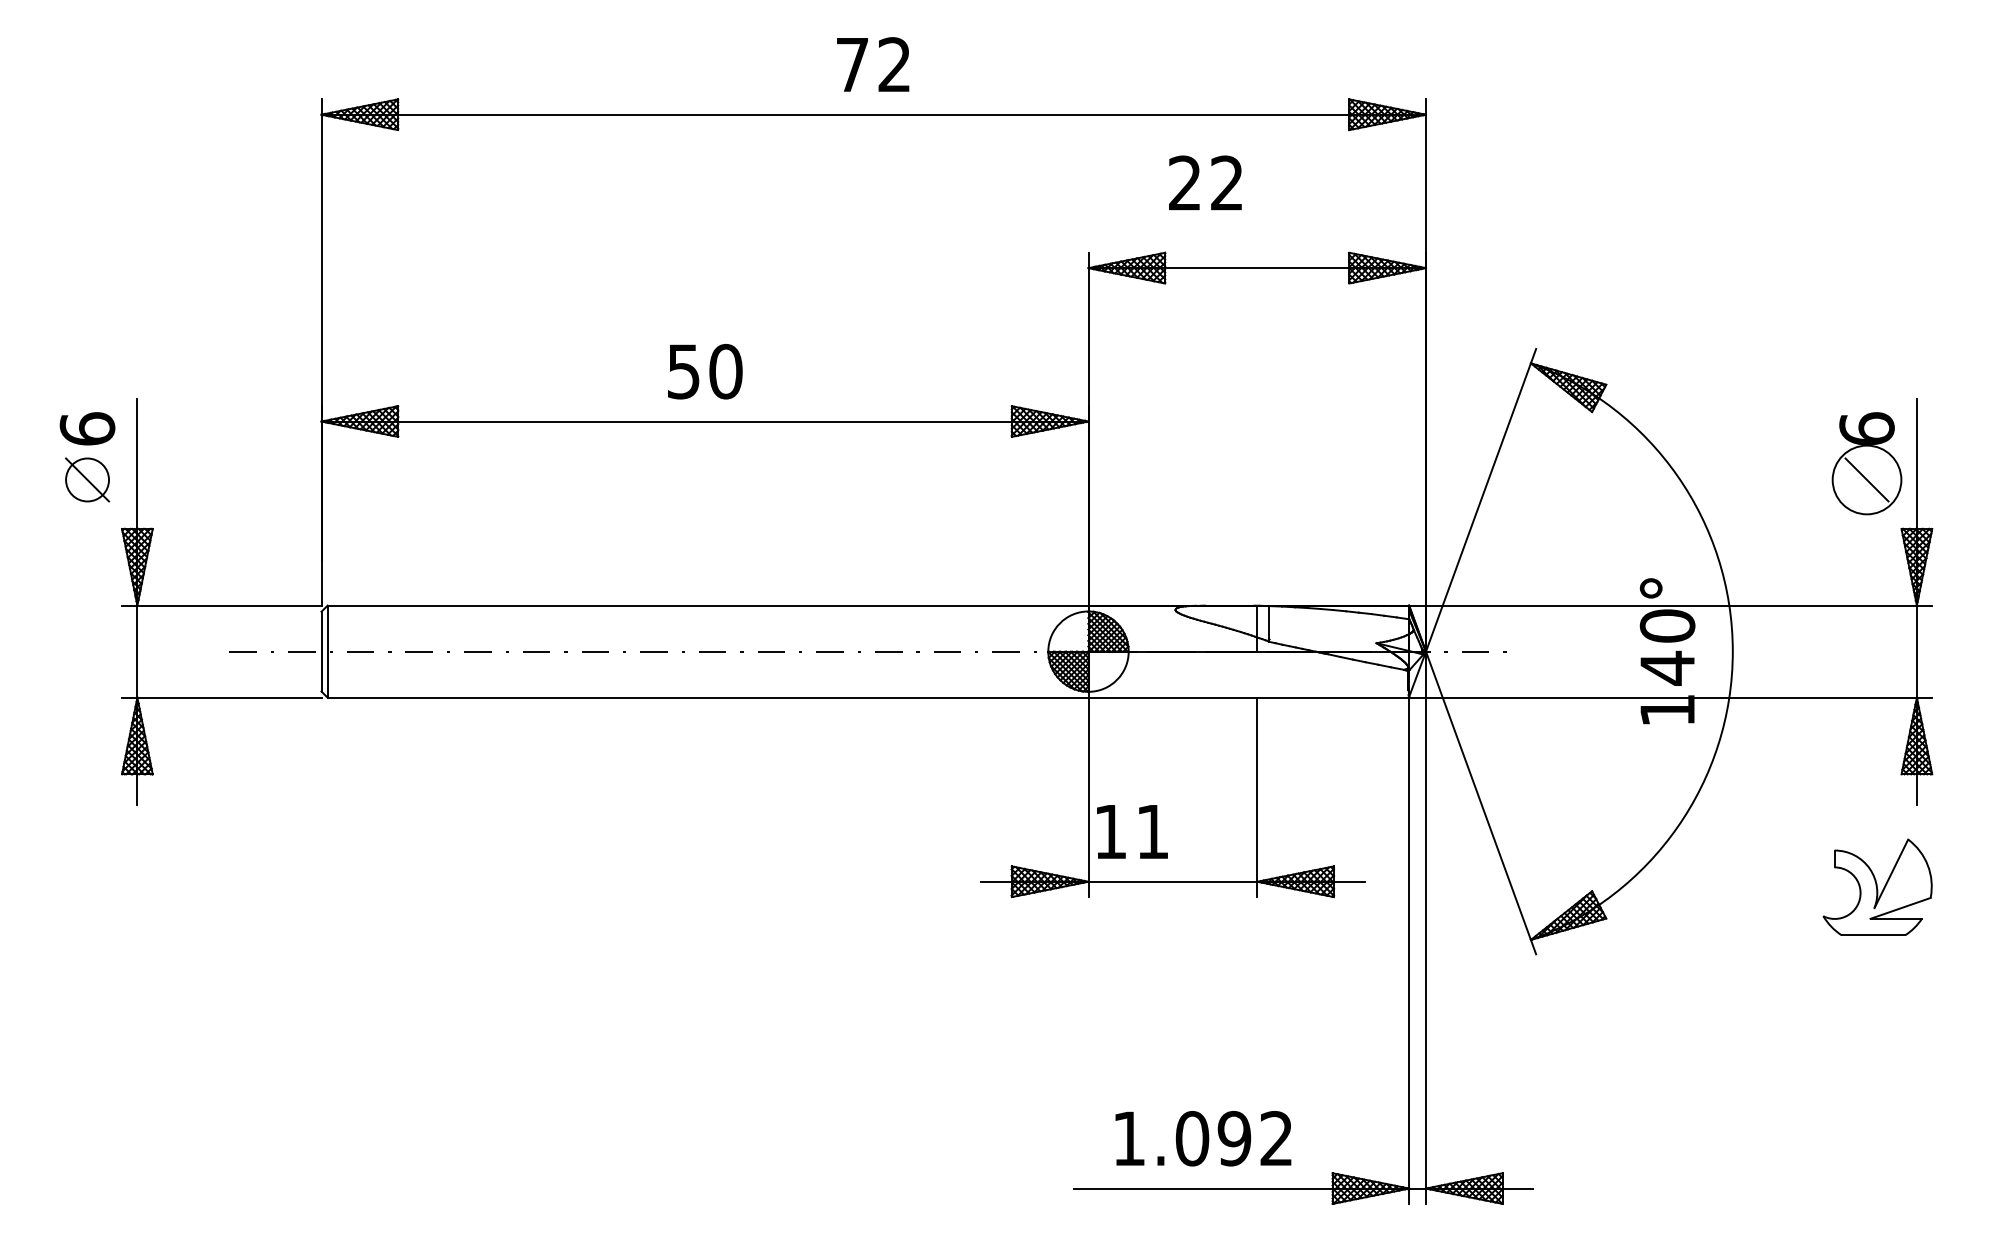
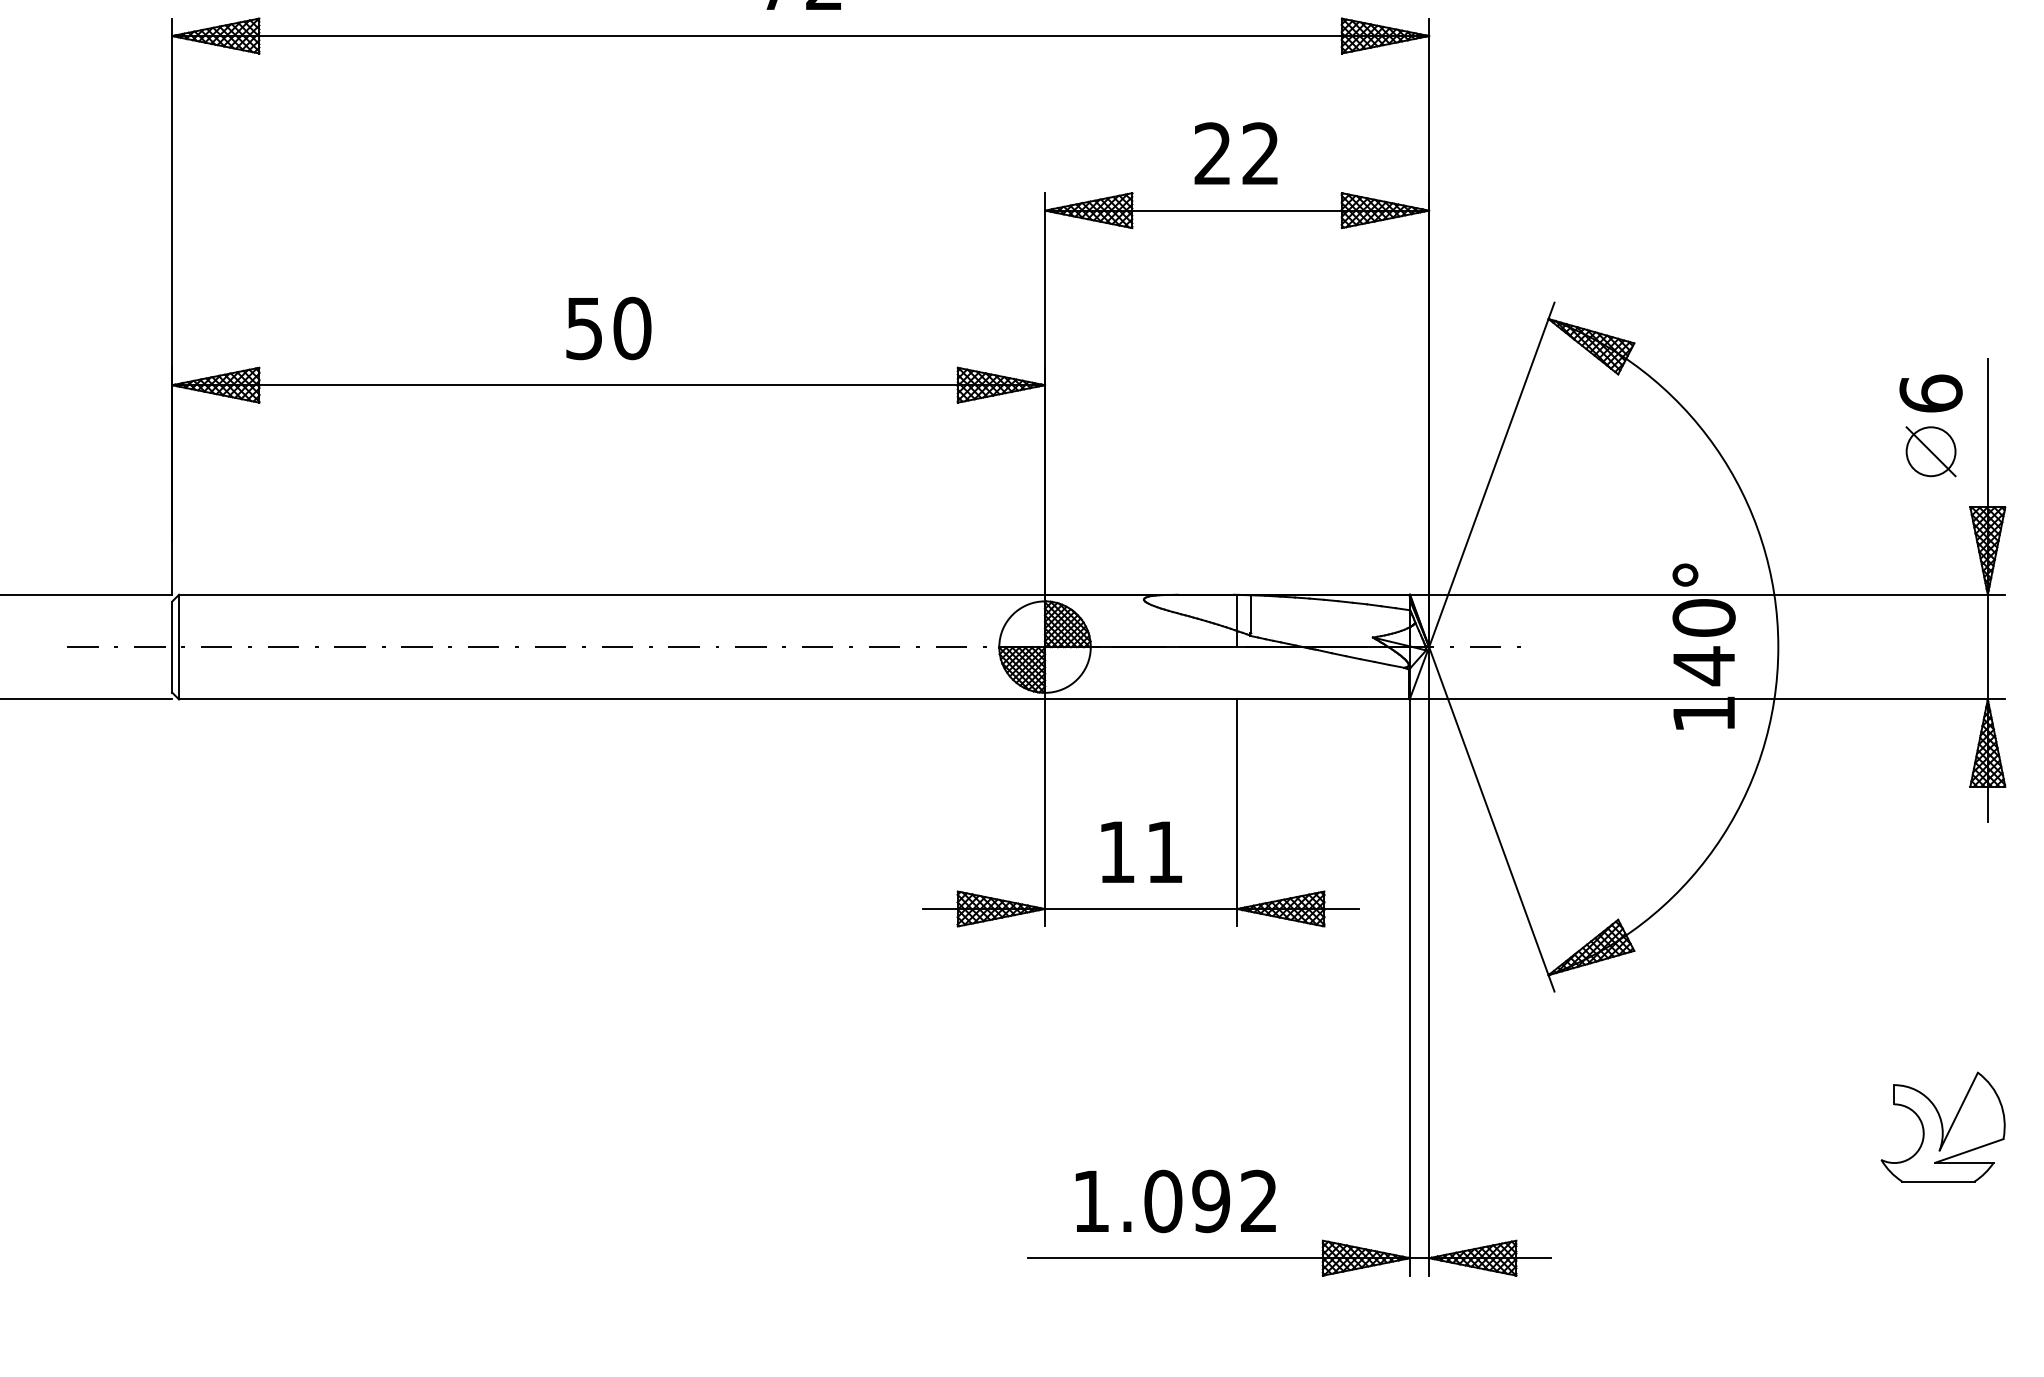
text: (1205, 182) -> (1236, 153), moved
circle: (1866, 479) -> (1930, 451), size x0.62
text: (1132, 831) -> (1141, 851), moved
part: (1877, 886) -> (1942, 1126), moved

